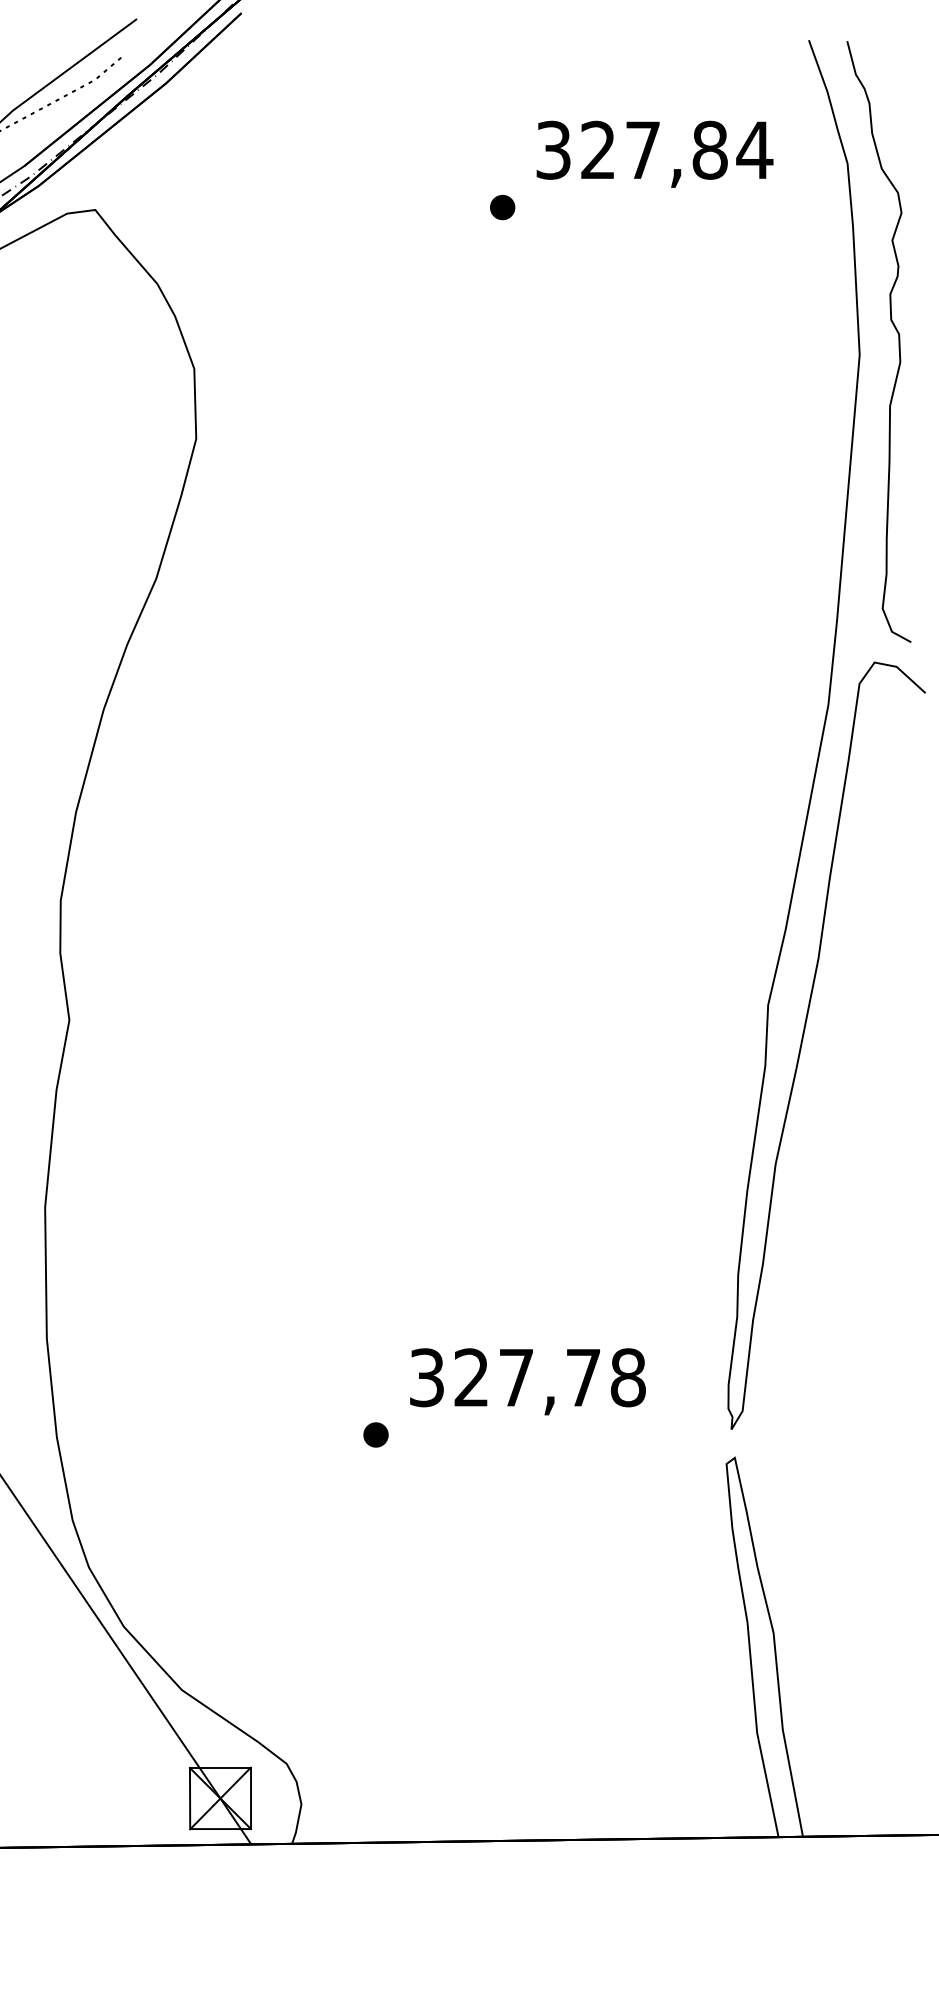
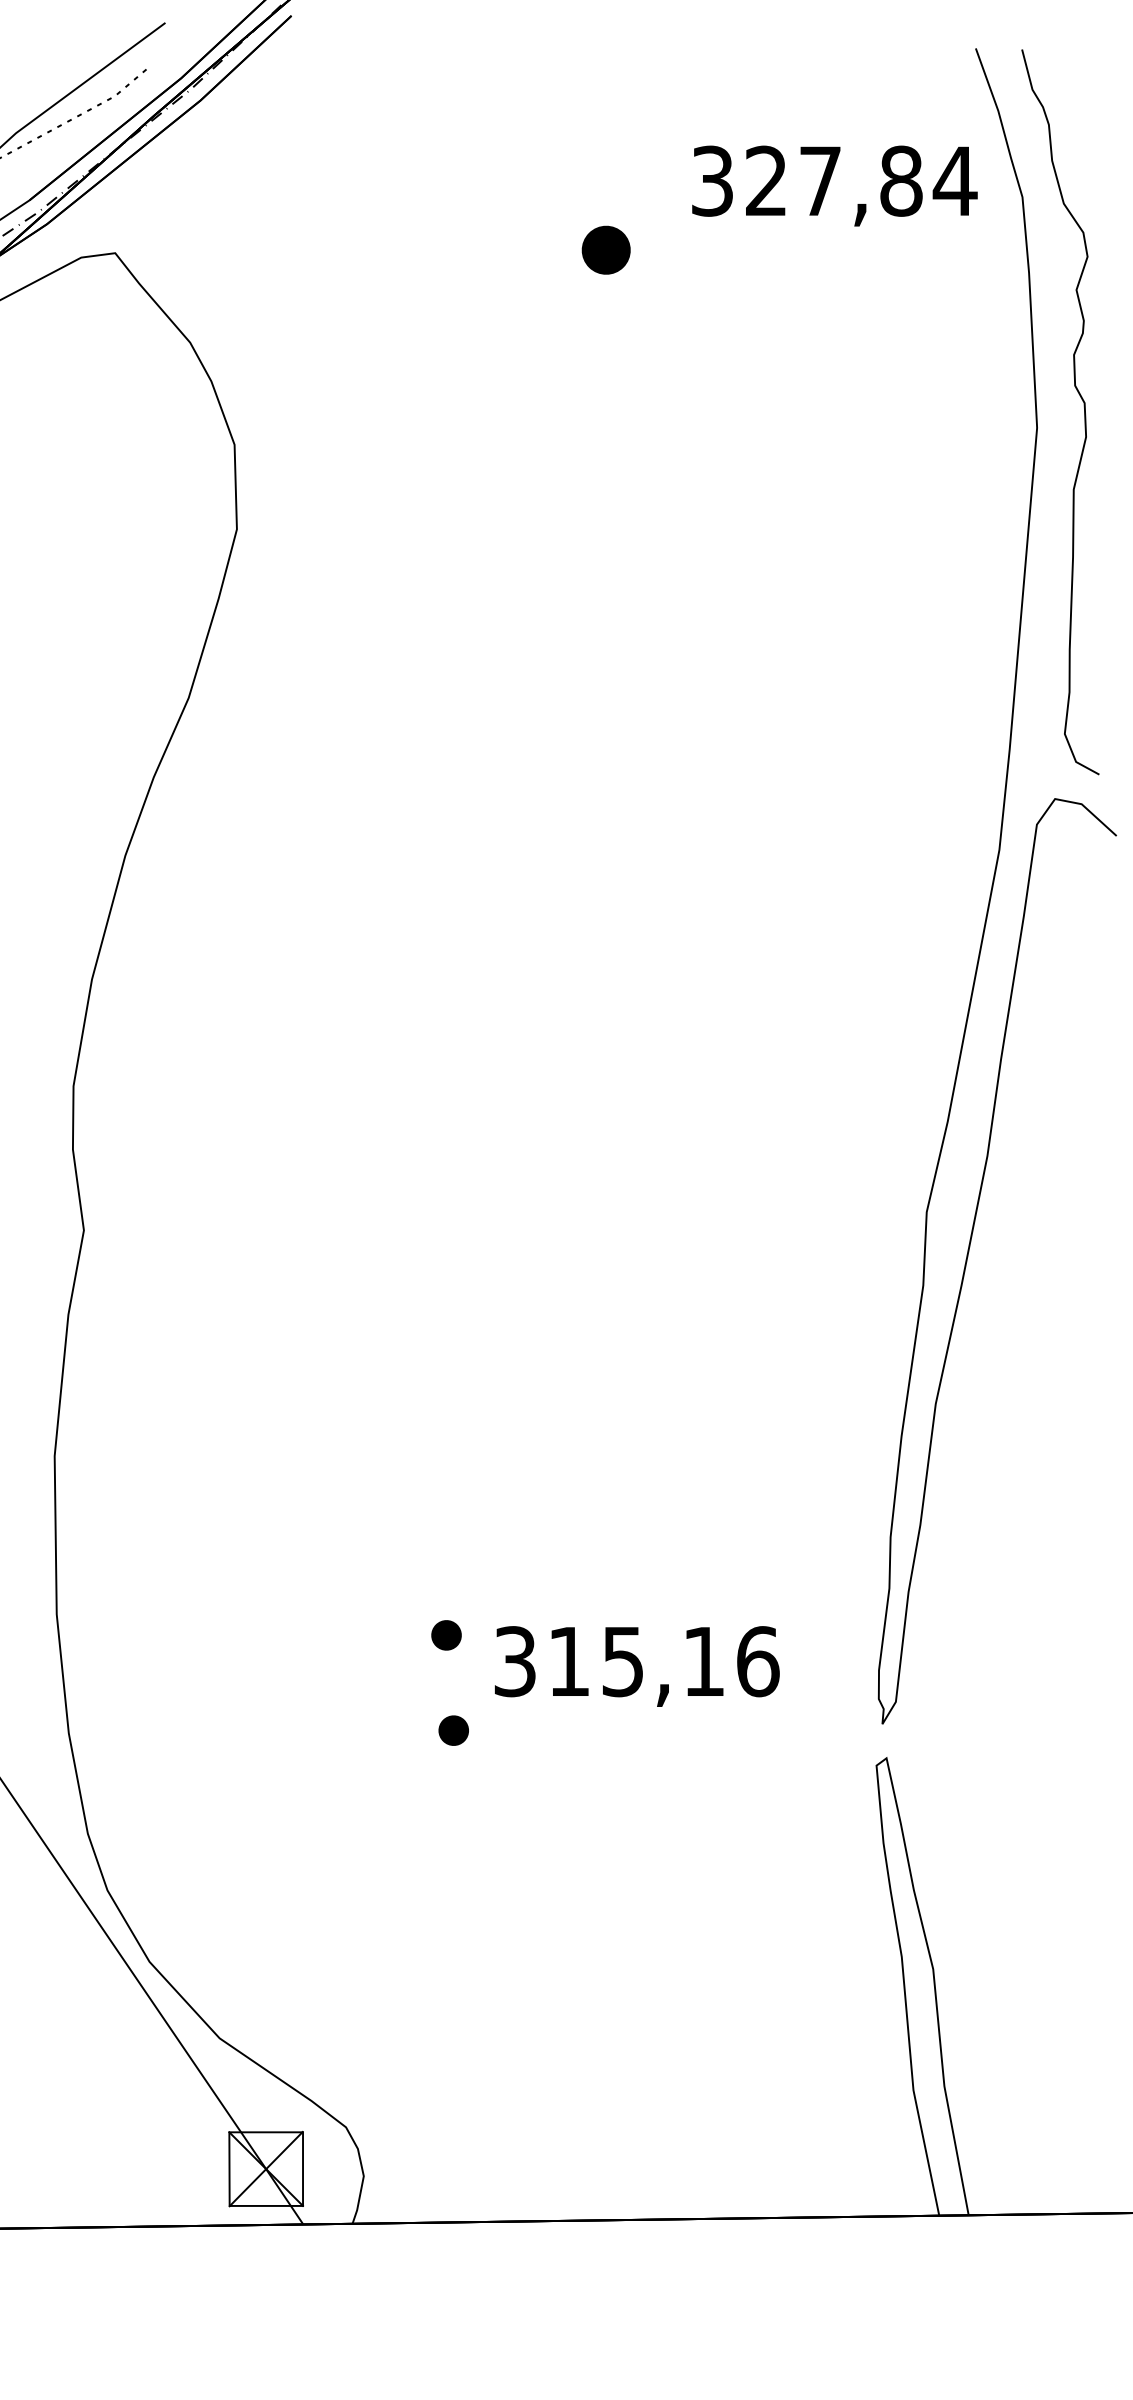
text: (654, 153) -> (834, 185), moved
part: (502, 207) -> (606, 250), size x1.6
part: (369, 1355) -> (445, 1634), added
text: (550, 1377) -> (664, 1661), 327,78 -> 315,16

